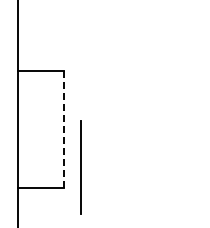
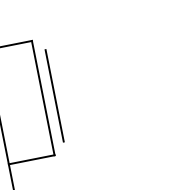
line: (64, 129) -> (43, 97), dashed -> solid
line: (80, 167) -> (54, 95), moved

